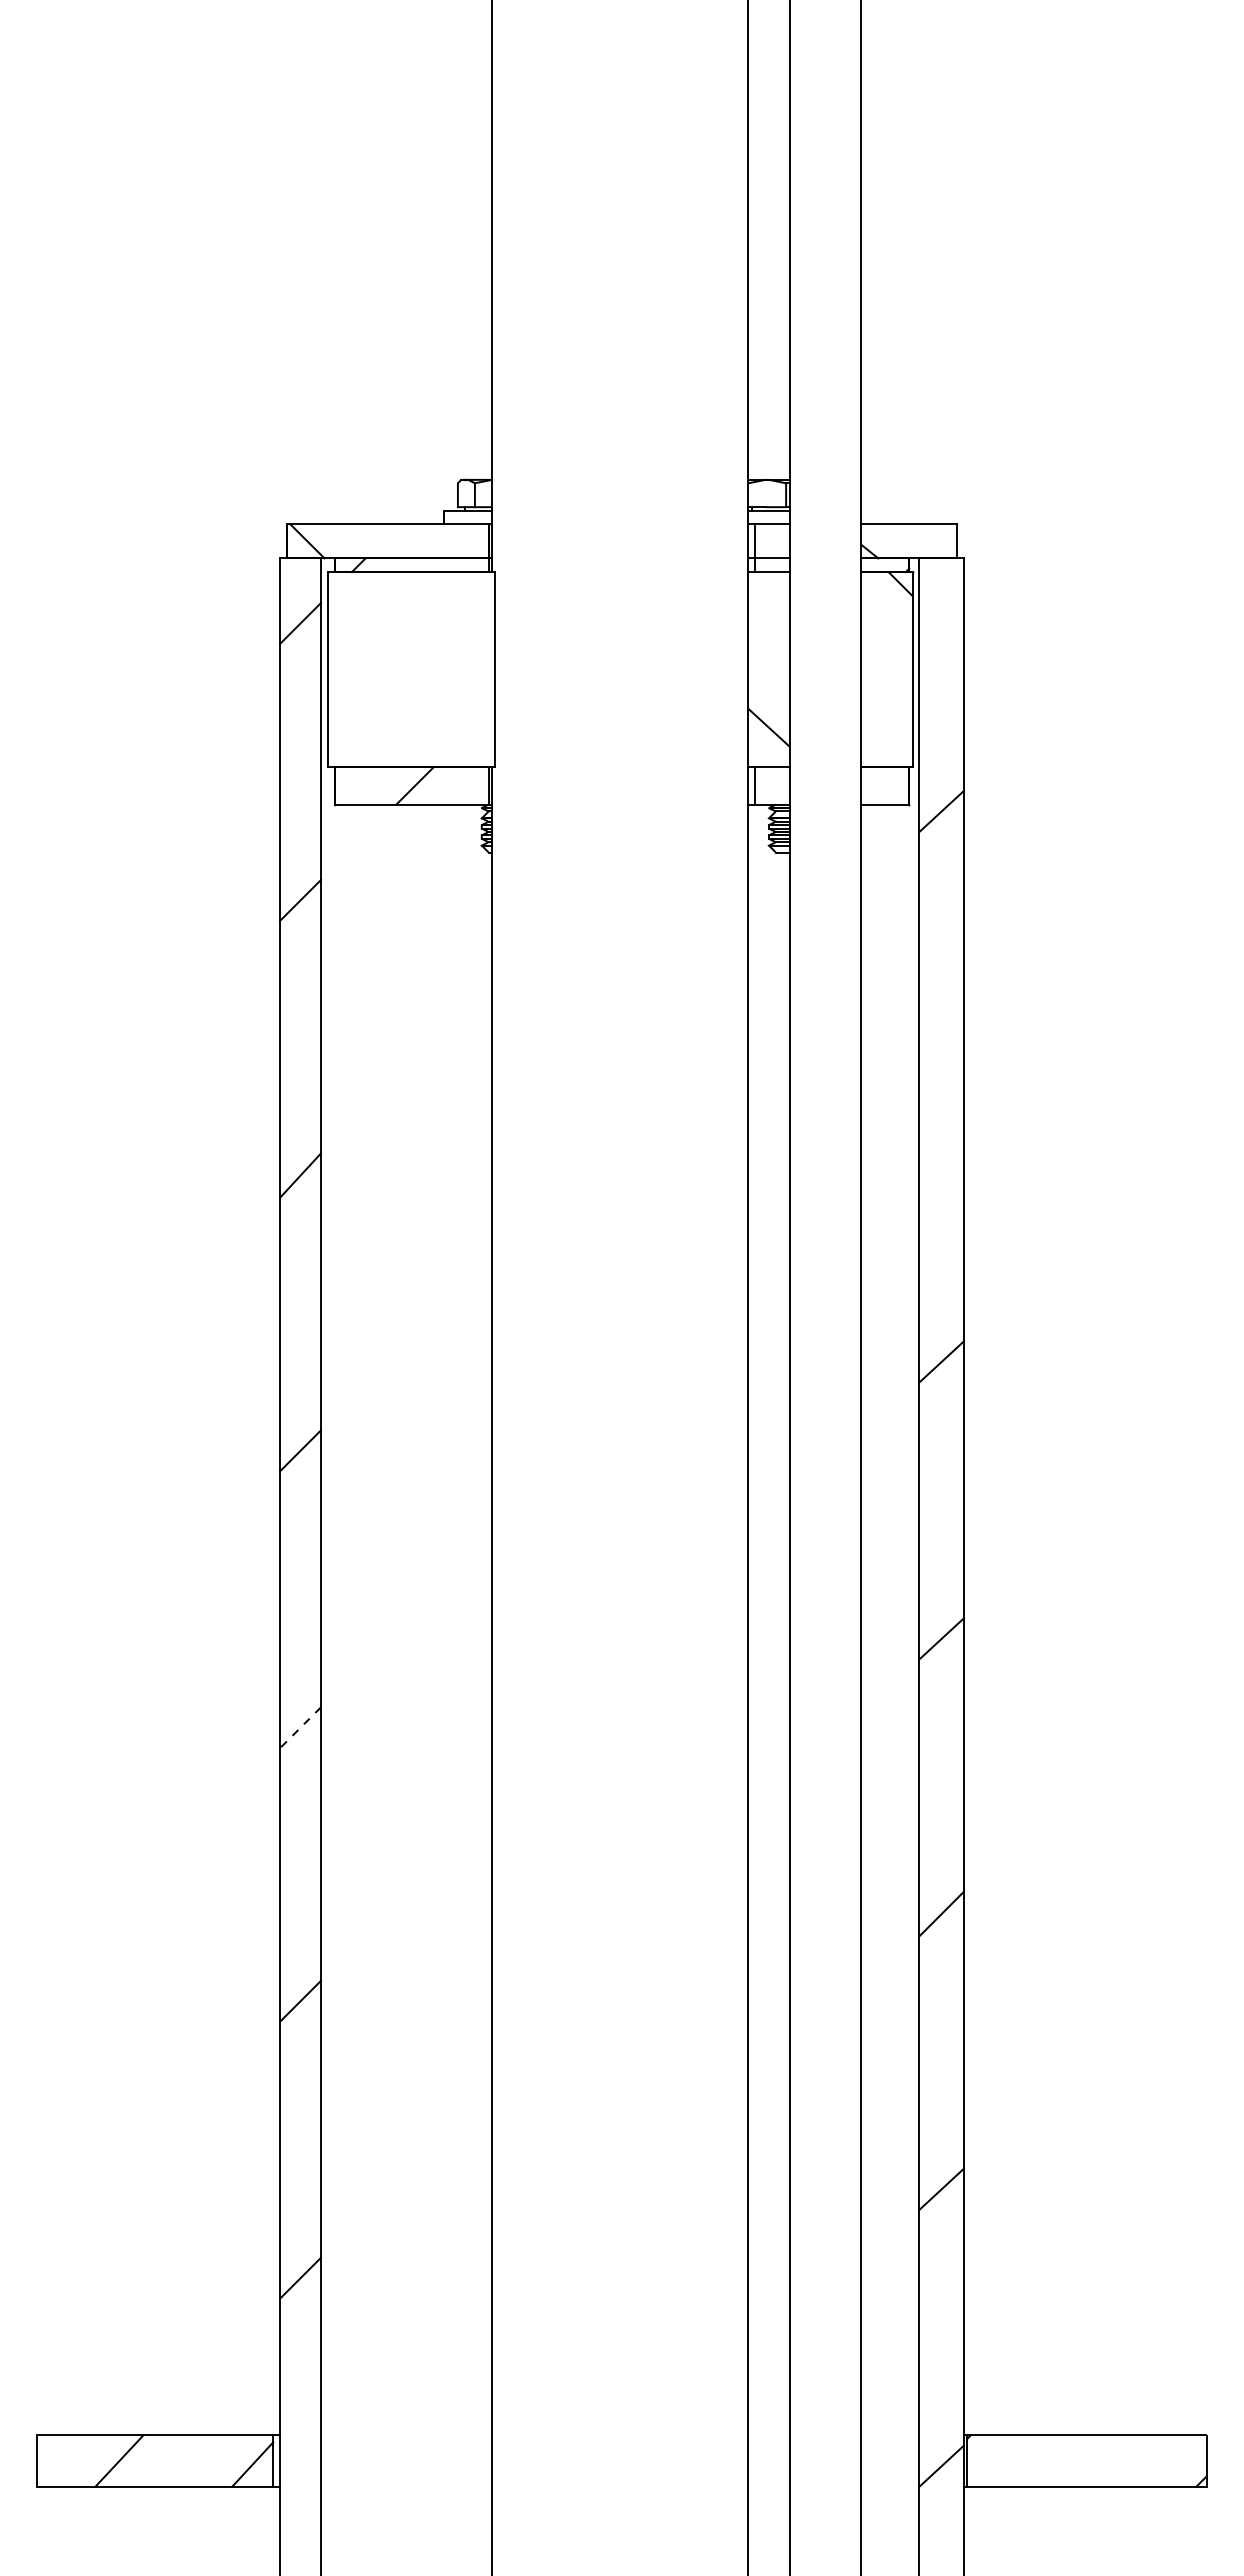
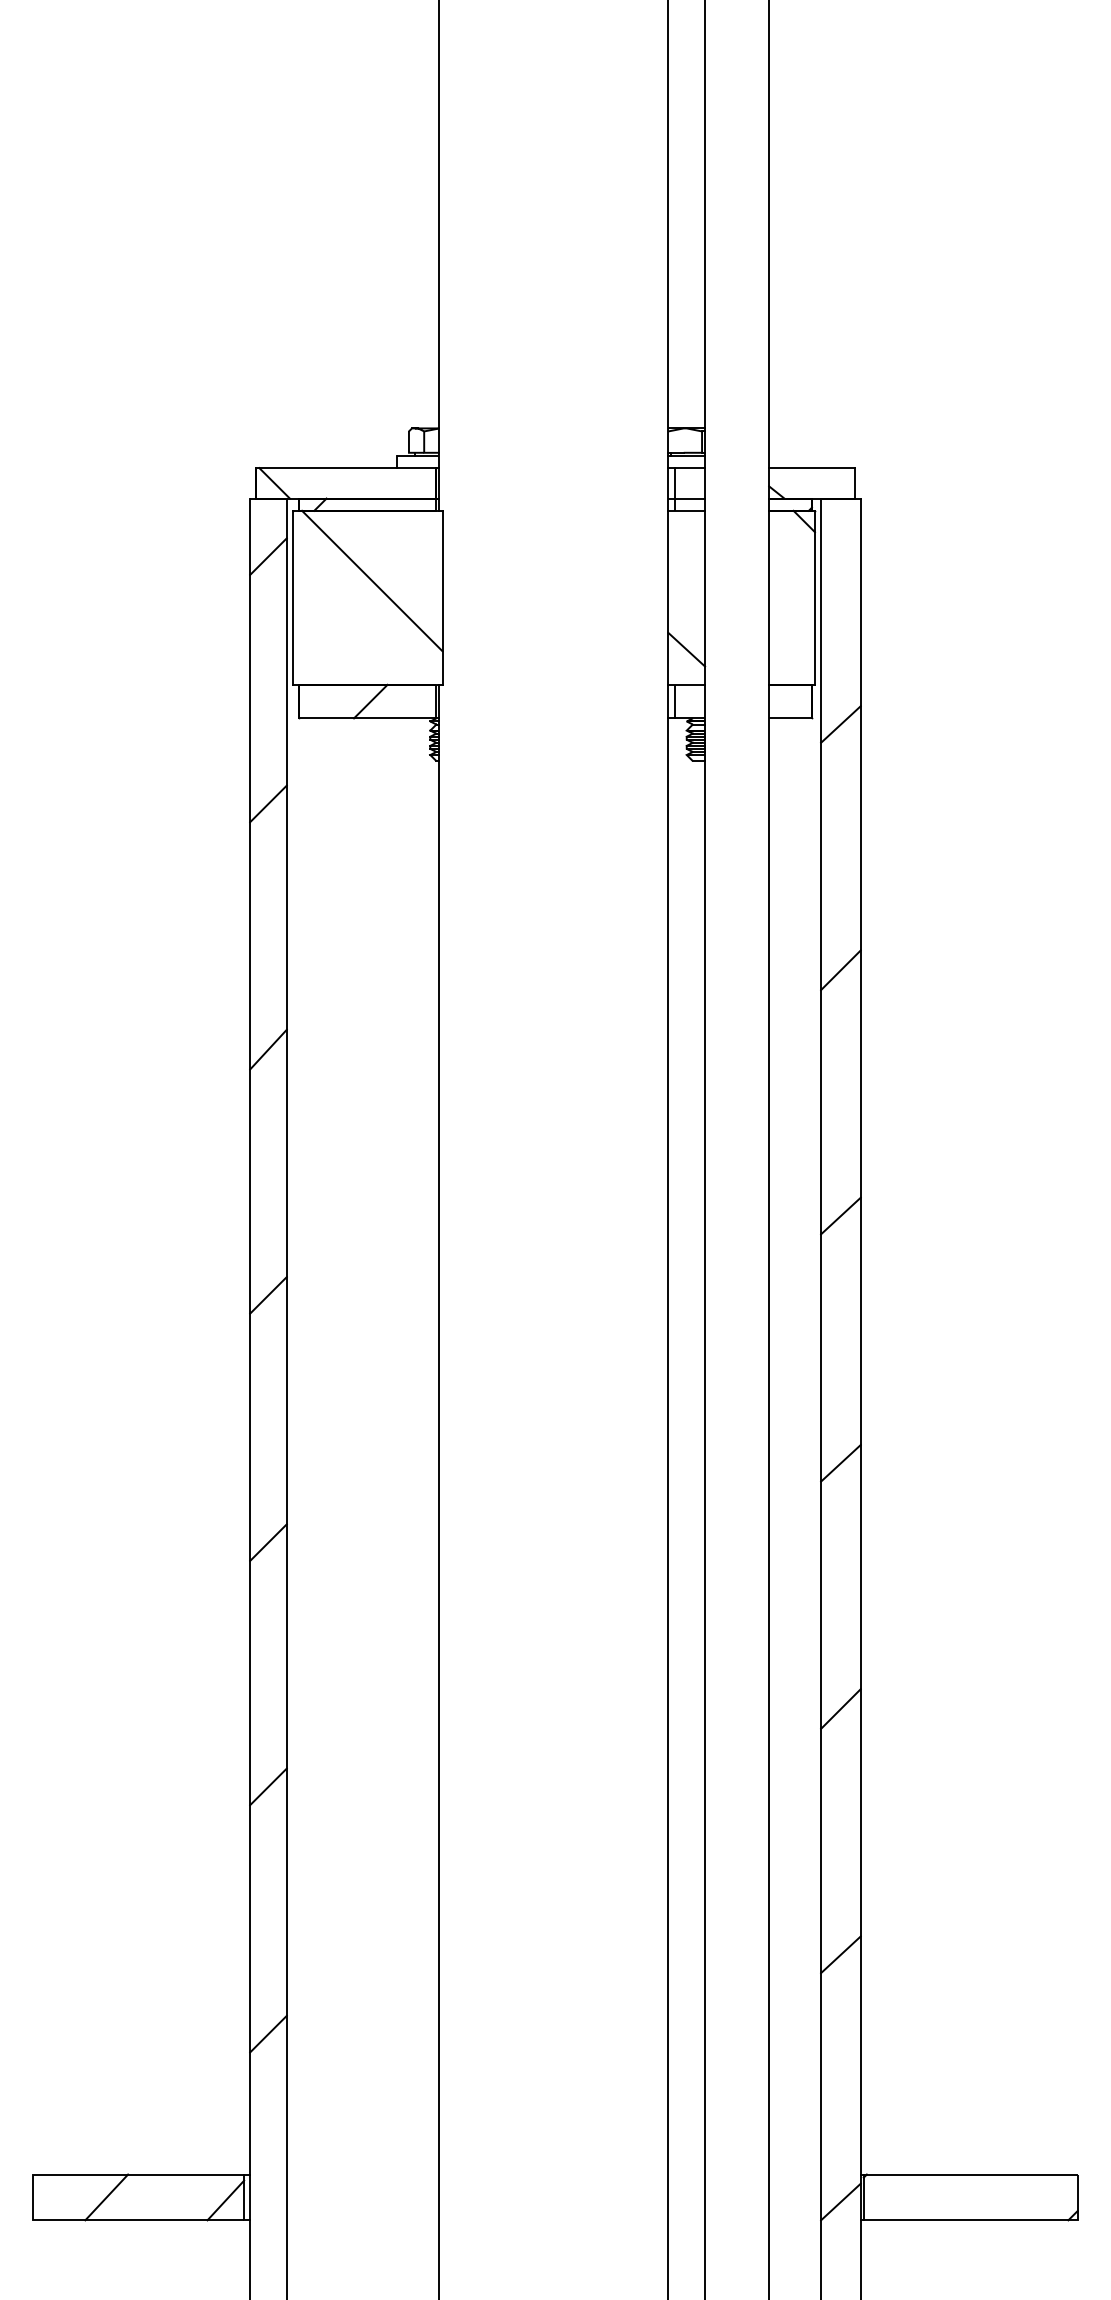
line: (416, 650) -> (372, 580), added
line: (941, 1086) -> (840, 970), added
line: (300, 1728) -> (268, 1543), dashed -> solid

